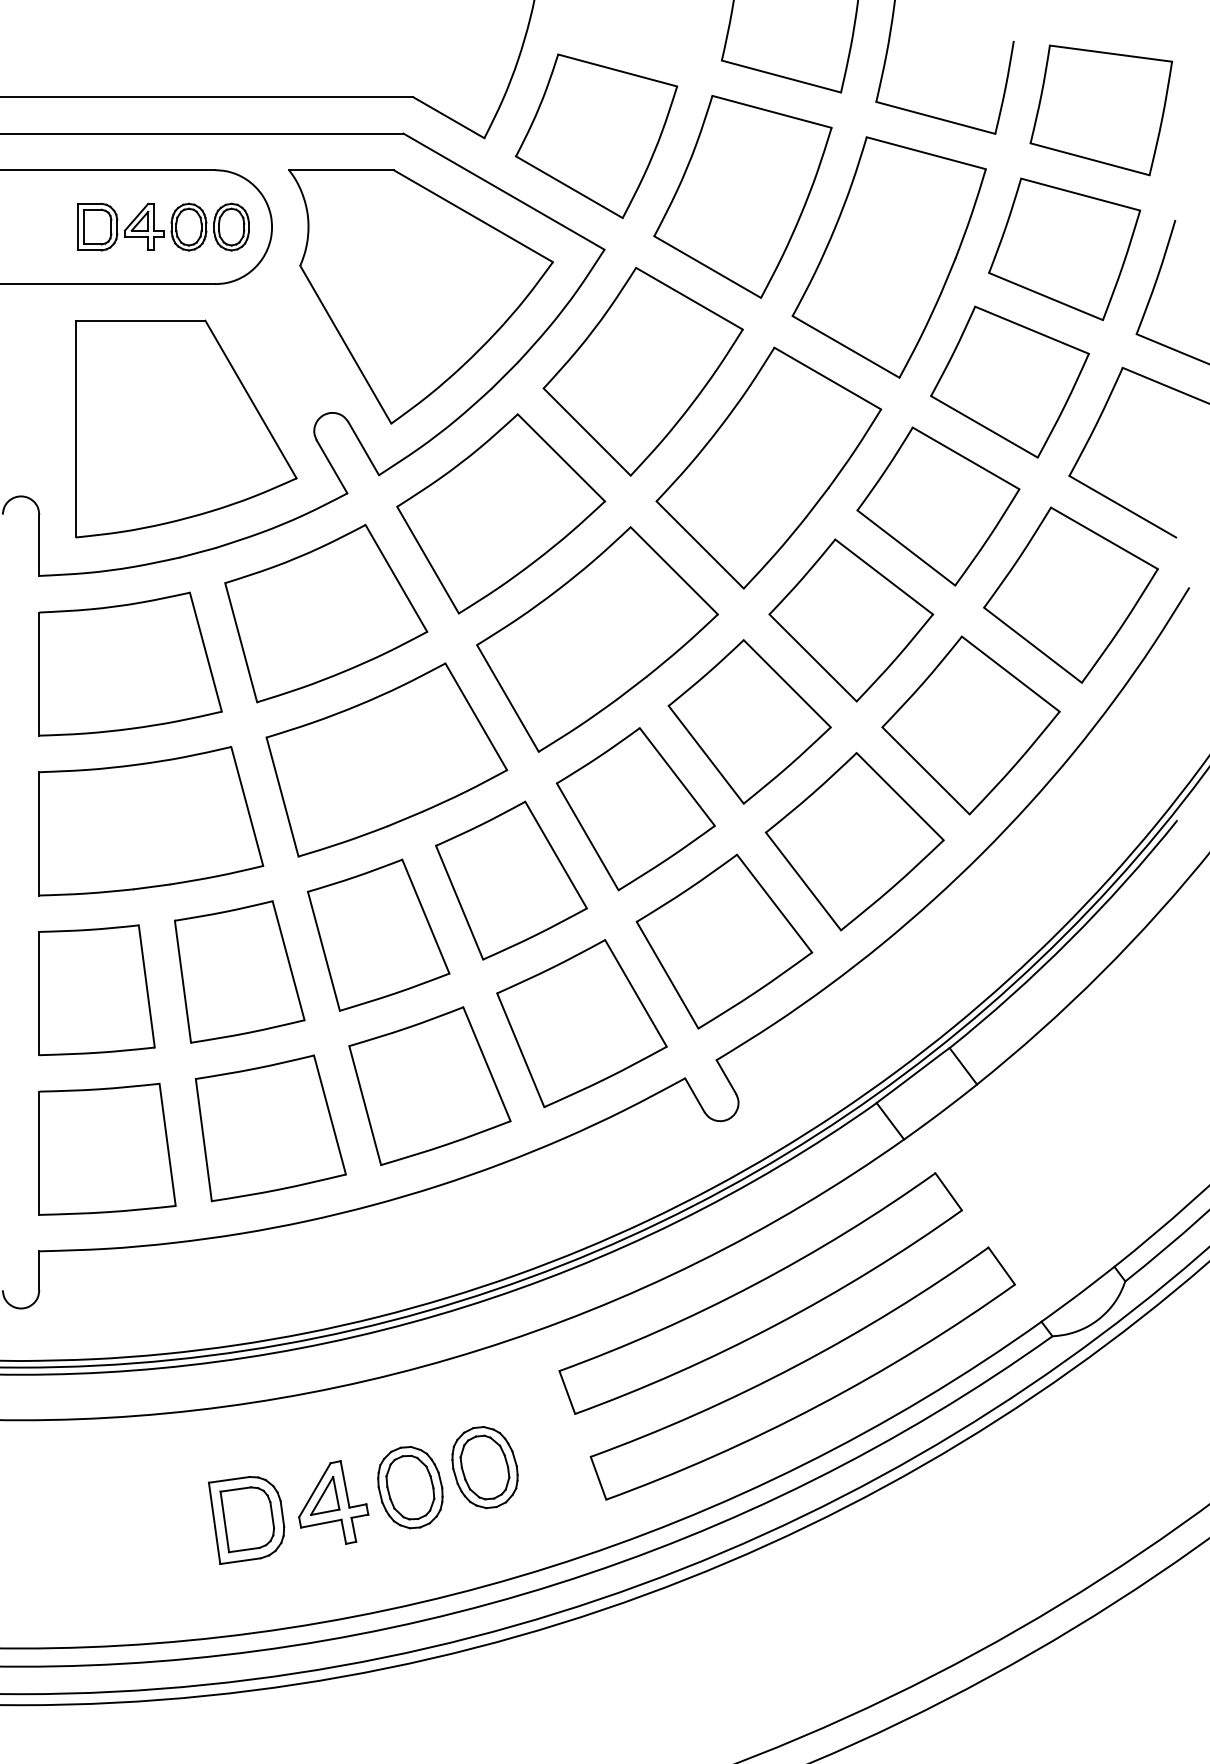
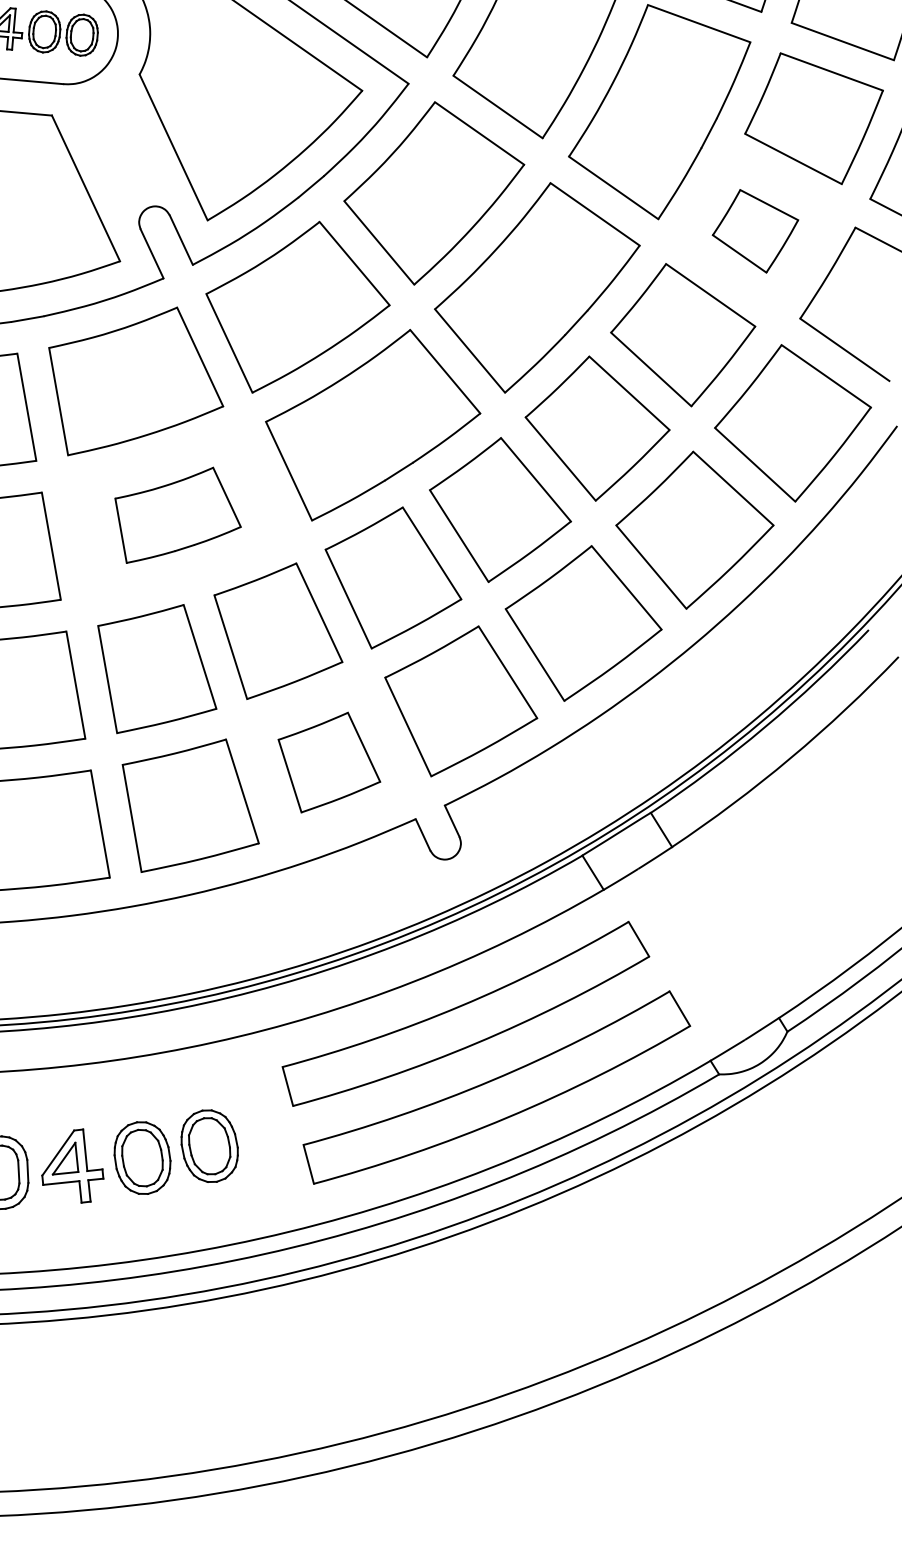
part: (1009, 381) -> (754, 230), size x0.6
part: (386, 759) -> (177, 515), size x0.6
part: (581, 1023) -> (328, 762), size x0.7

